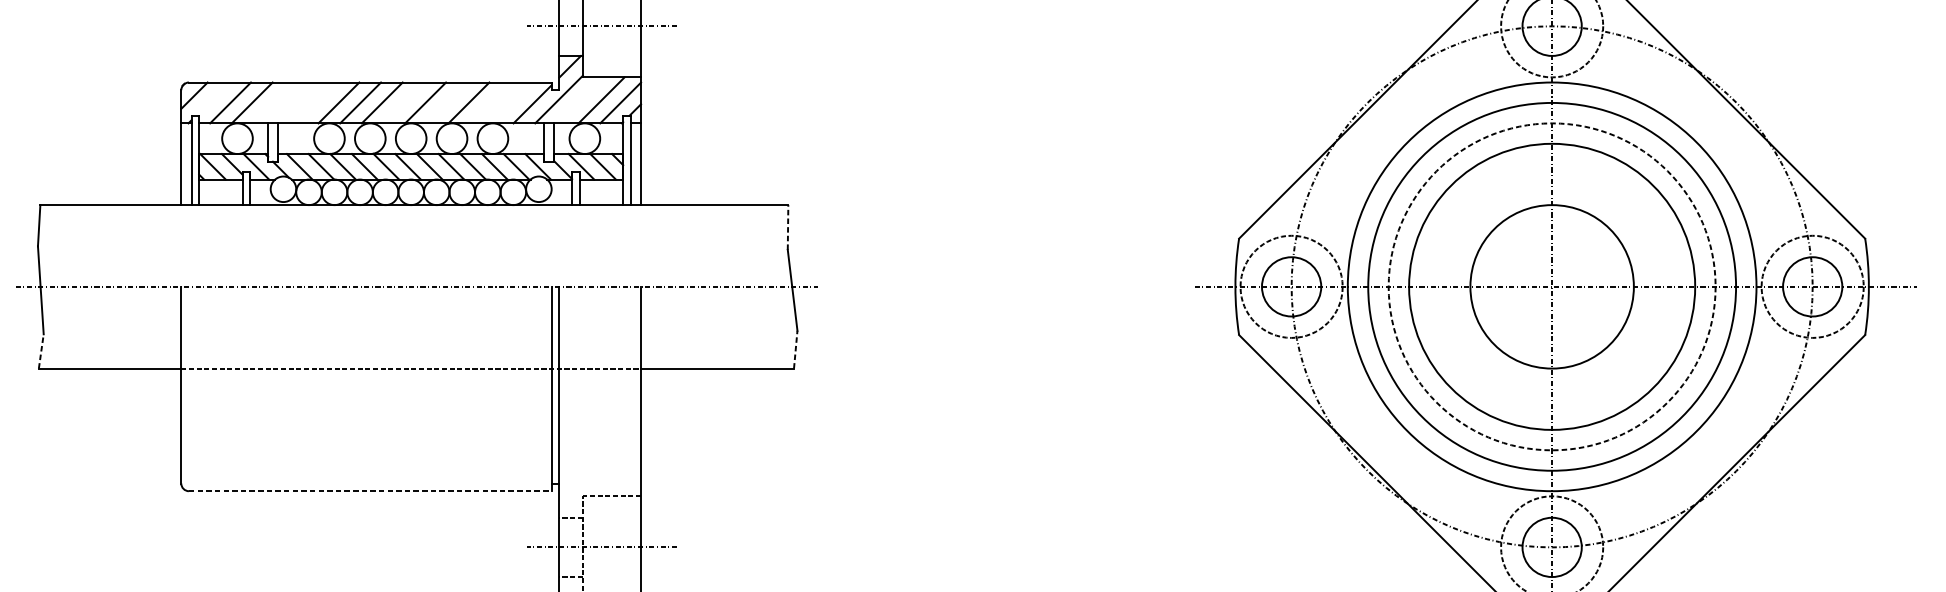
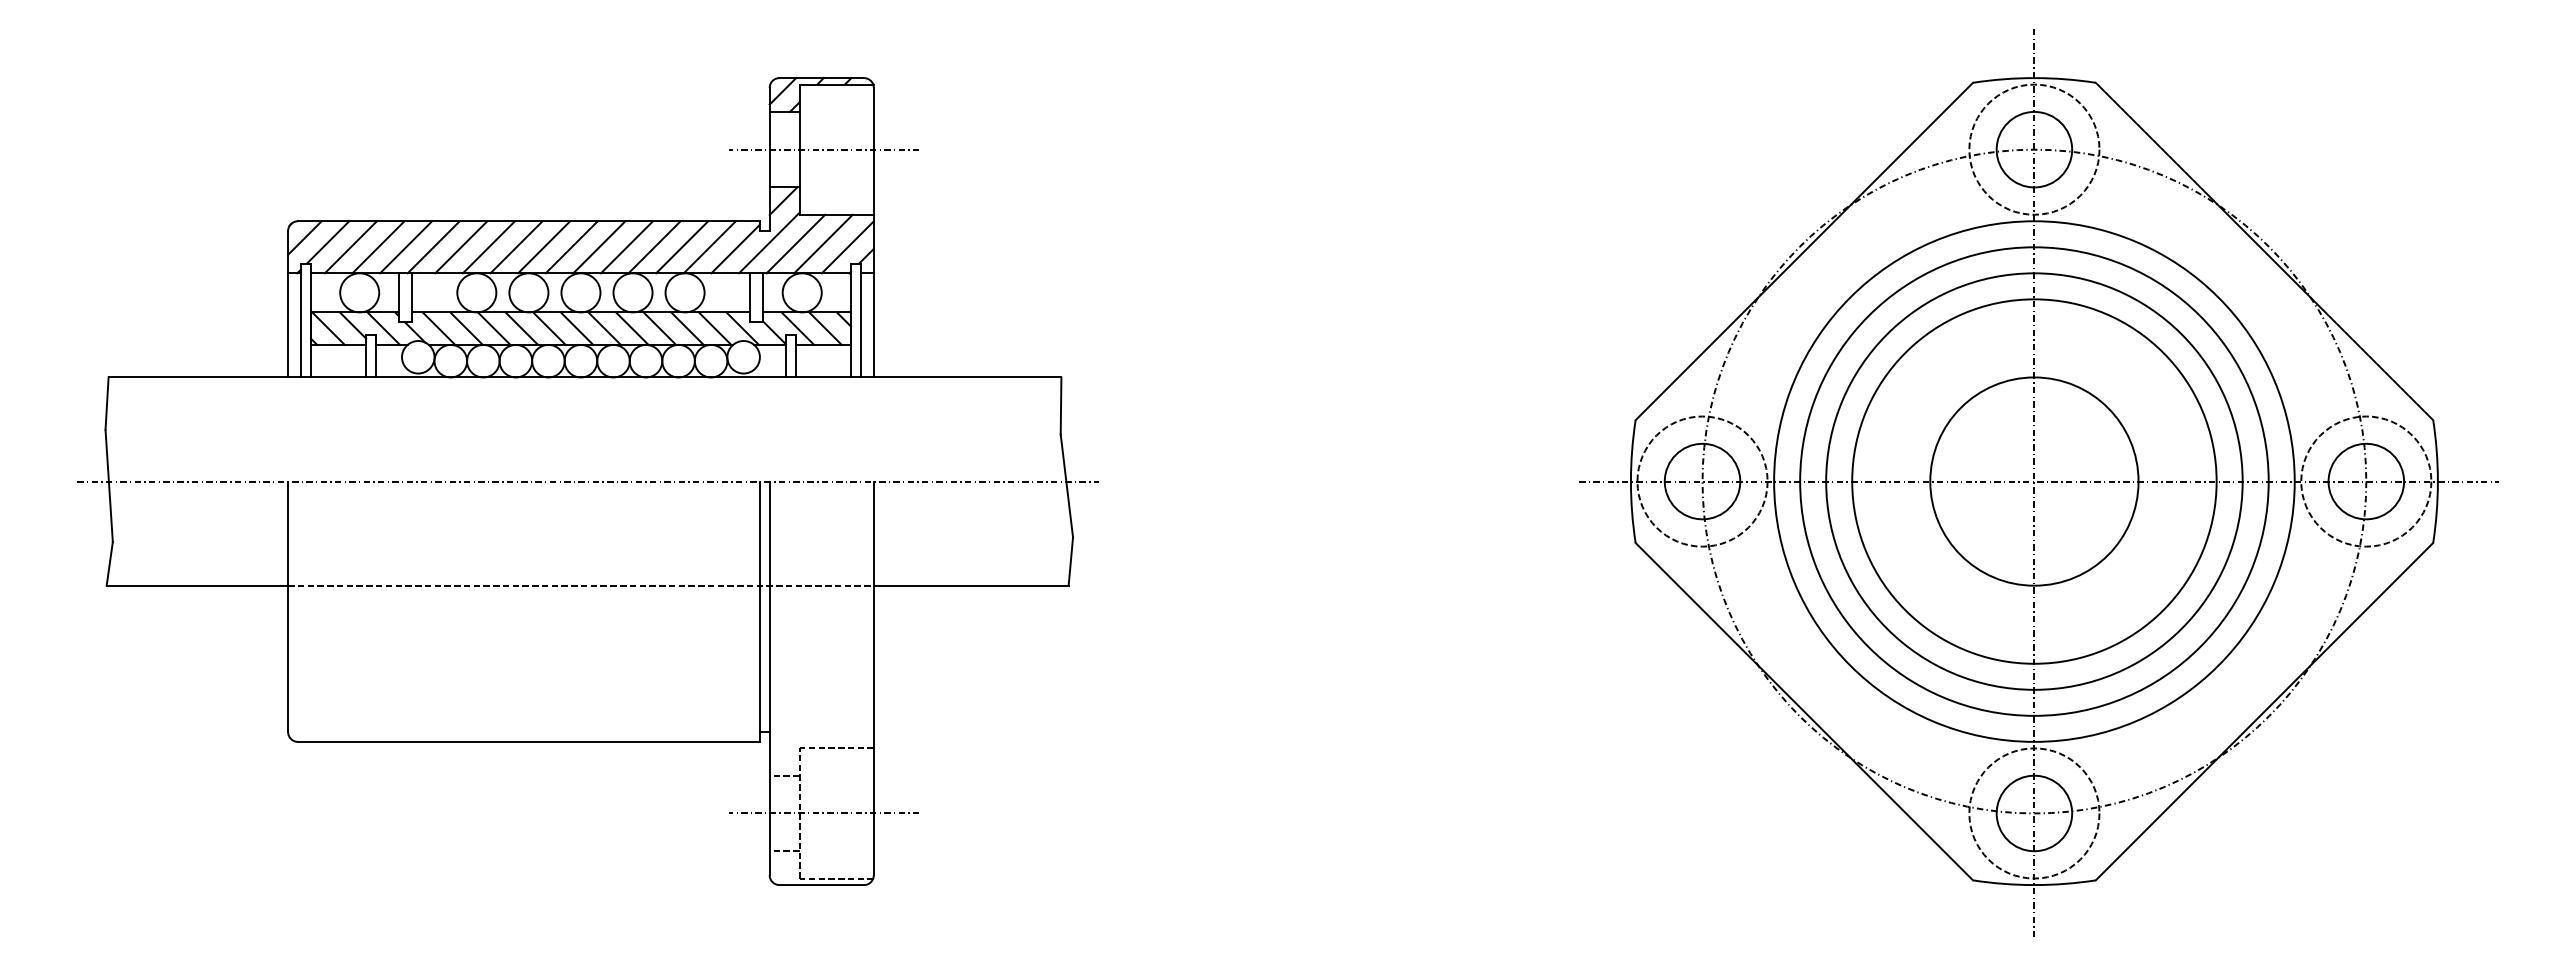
line: (213, 99) -> (328, 242), added
line: (579, 99) -> (795, 243), added
line: (274, 103) -> (406, 247), added
line: (295, 103) -> (433, 247), added
line: (317, 103) -> (461, 247), added
line: (403, 103) -> (571, 247), added
line: (446, 103) -> (626, 247), added
line: (490, 103) -> (682, 247), added
line: (512, 103) -> (709, 247), added
line: (788, 227) -> (1061, 405), dashed -> solid
circle: (1552, 286) -> (2034, 481), dashed -> solid
line: (795, 349) -> (1070, 561), dashed -> solid
line: (41, 351) -> (109, 563), dashed -> solid
line: (370, 490) -> (529, 741), dashed -> solid

